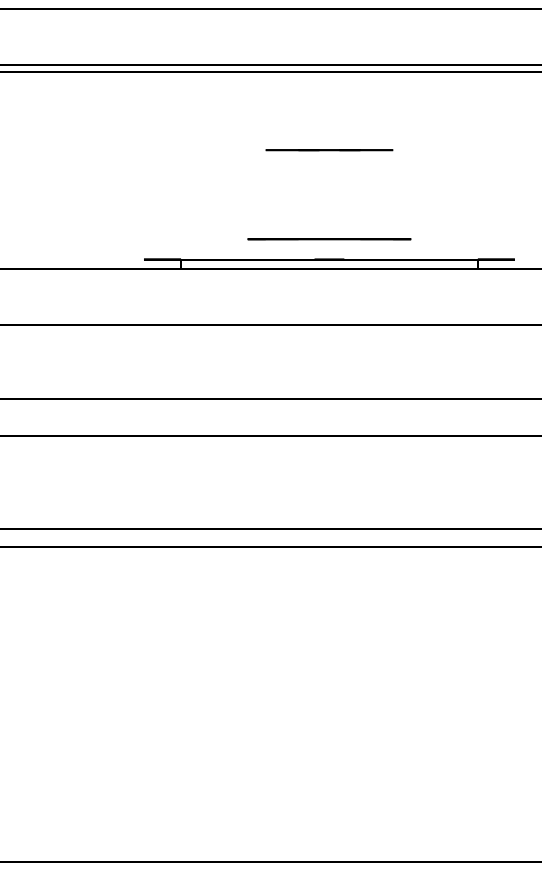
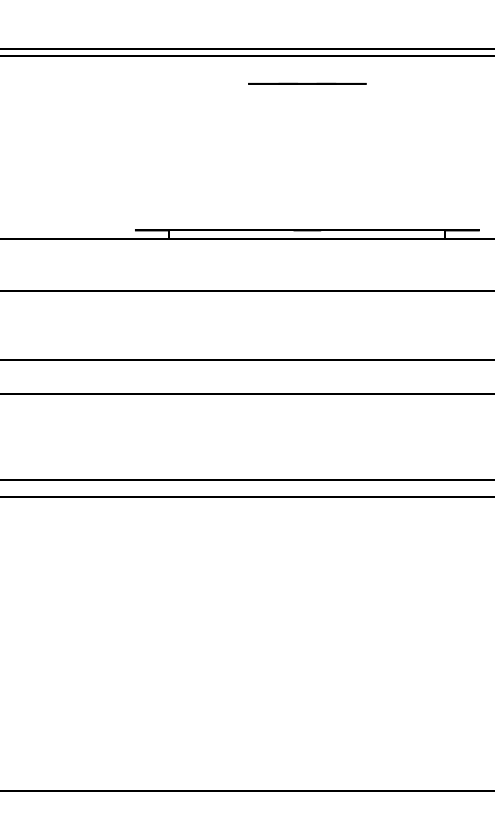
line: (329, 150) -> (307, 84), moved
line: (329, 239) -> (307, 211), removed

